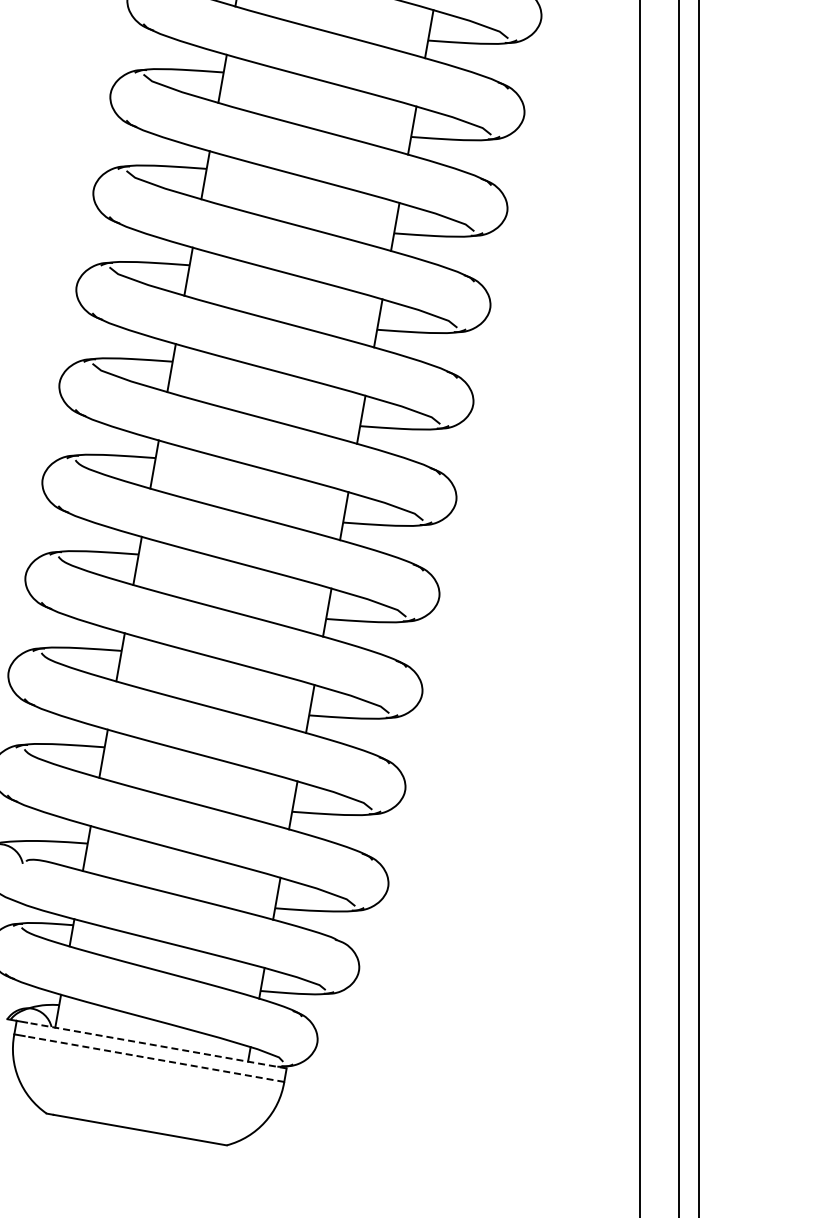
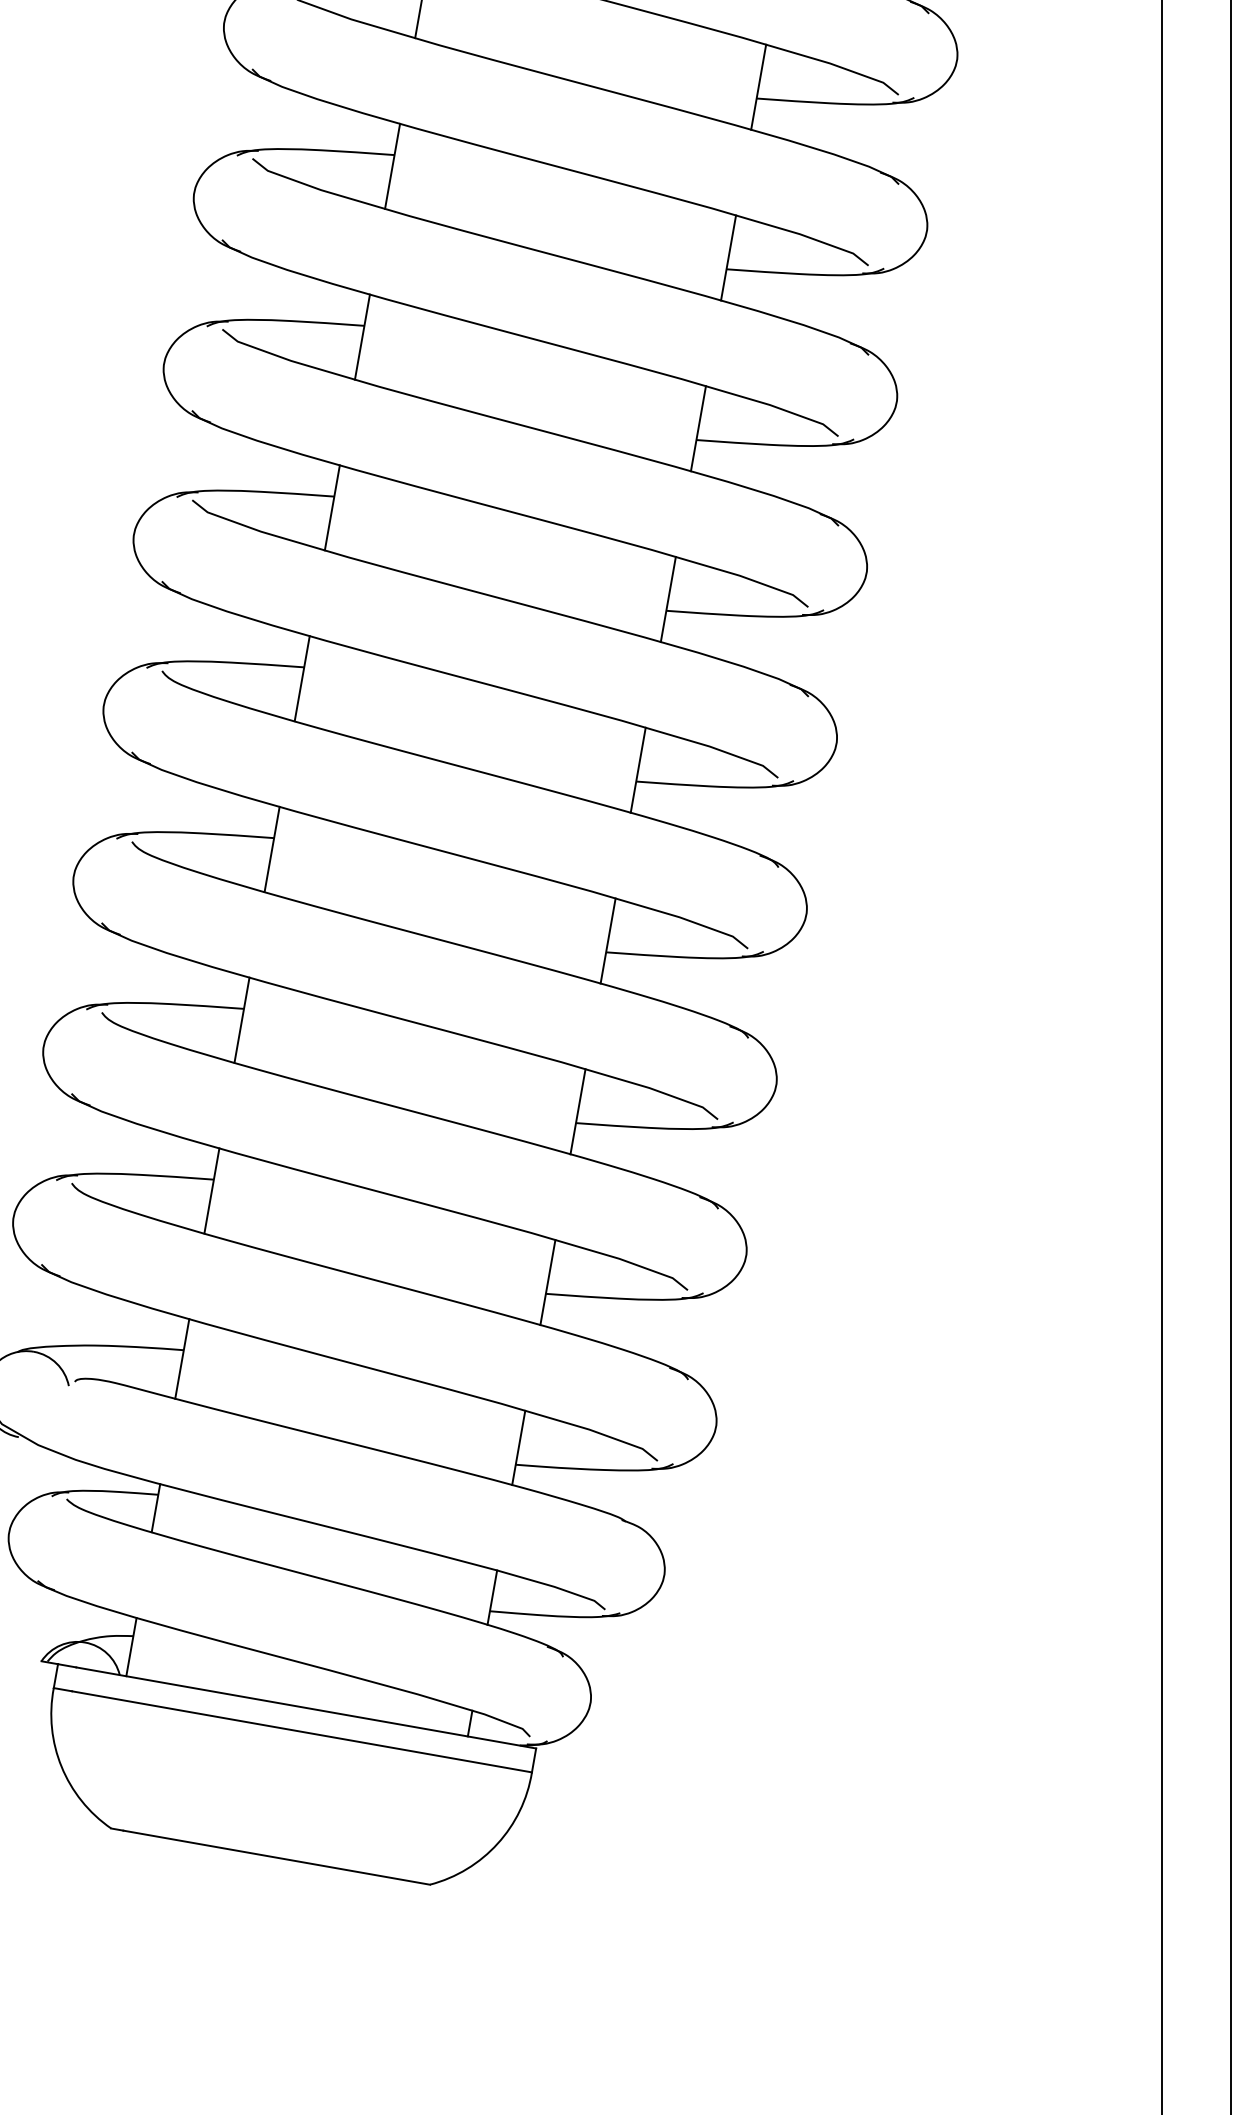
line: (156, 1045) -> (305, 1707), dashed -> solid
line: (154, 1059) -> (302, 1732), dashed -> solid

